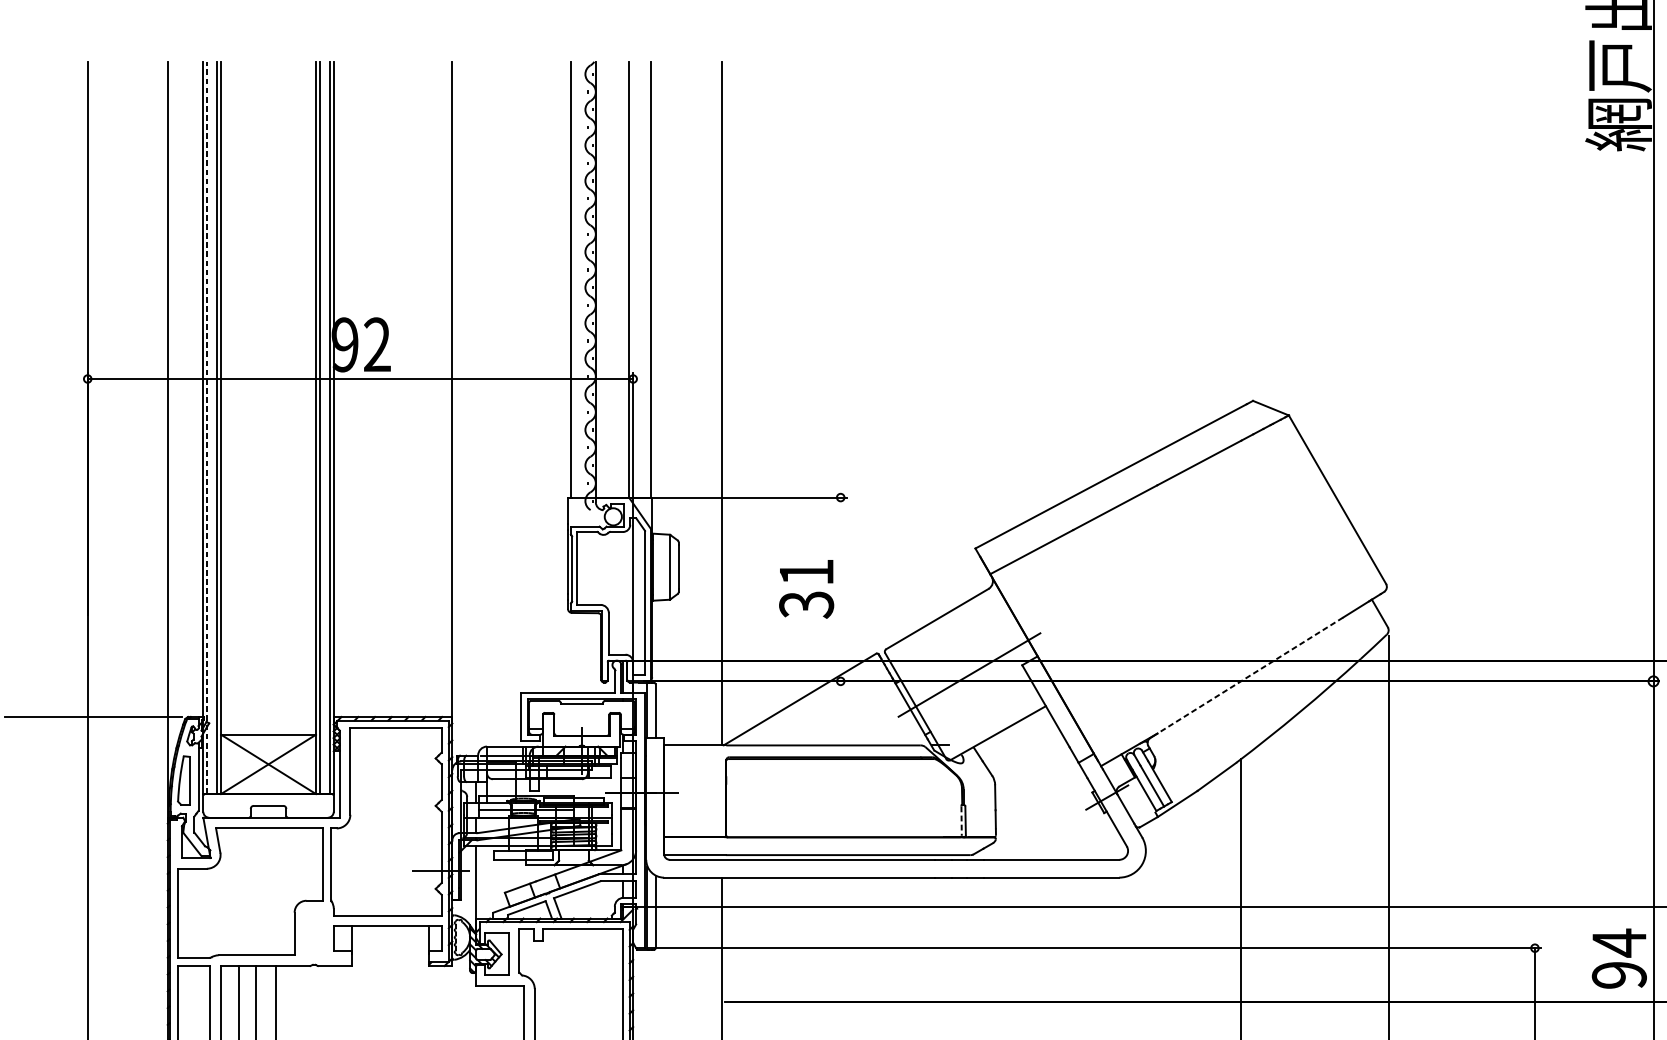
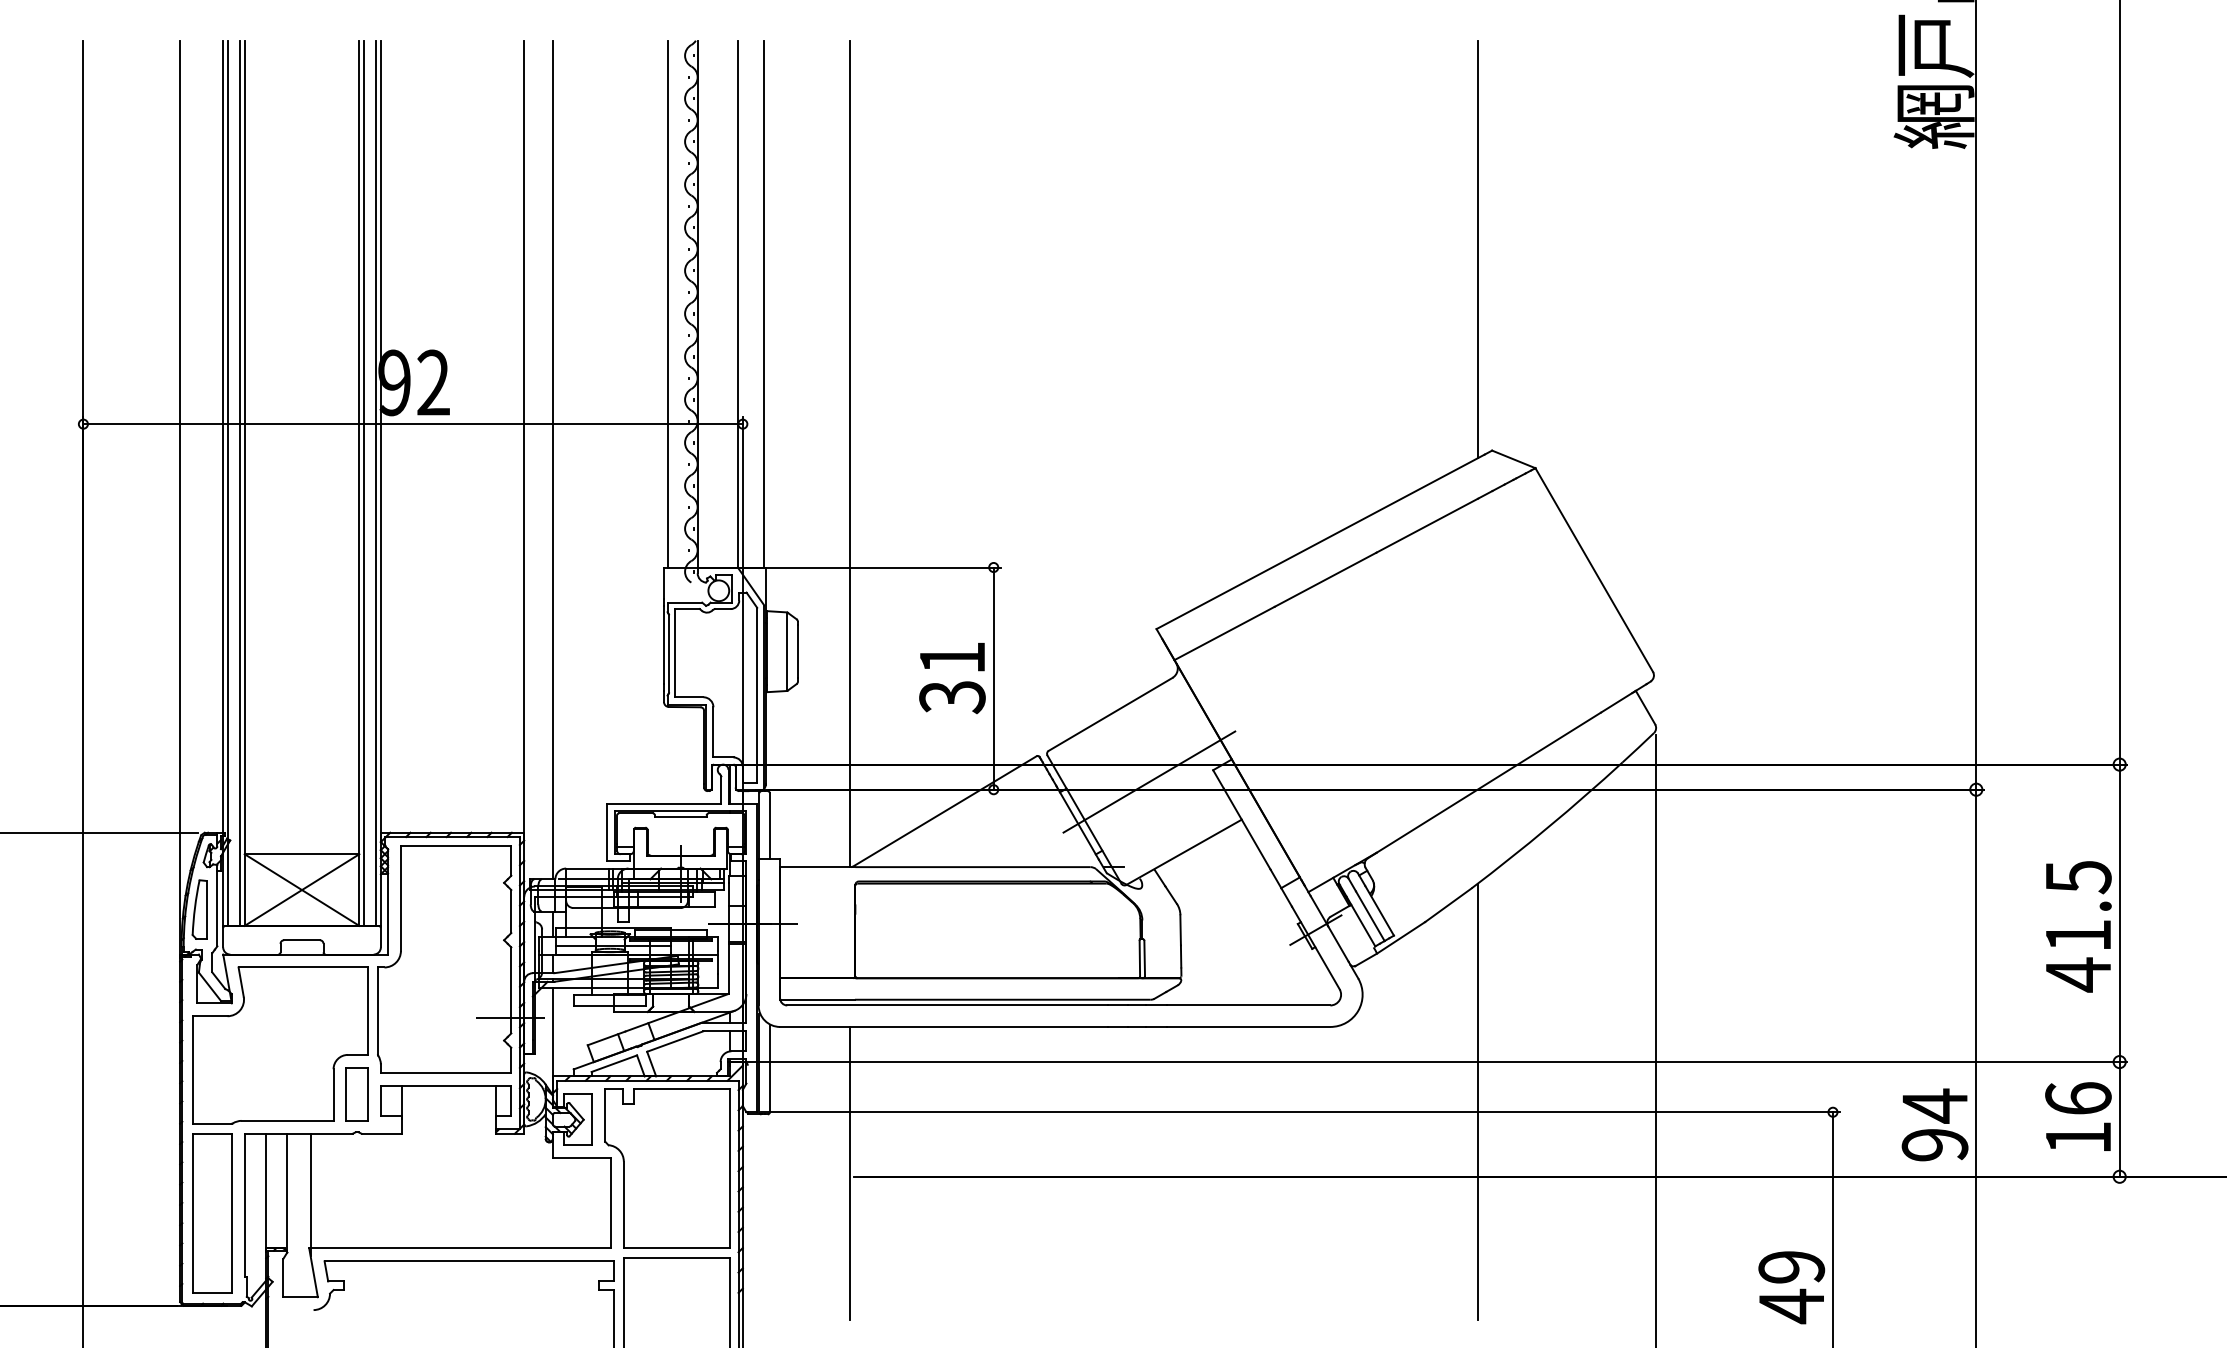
line: (1240, 234) -> (1477, 249), added
line: (475, 408) -> (552, 459), added
line: (207, 428) -> (228, 483), dashed -> solid
line: (840, 589) -> (993, 678), added
line: (1250, 675) -> (1488, 782), dashed -> solid
line: (961, 821) -> (1139, 958), dashed -> solid
part: (313, 933) -> (356, 1094), added

